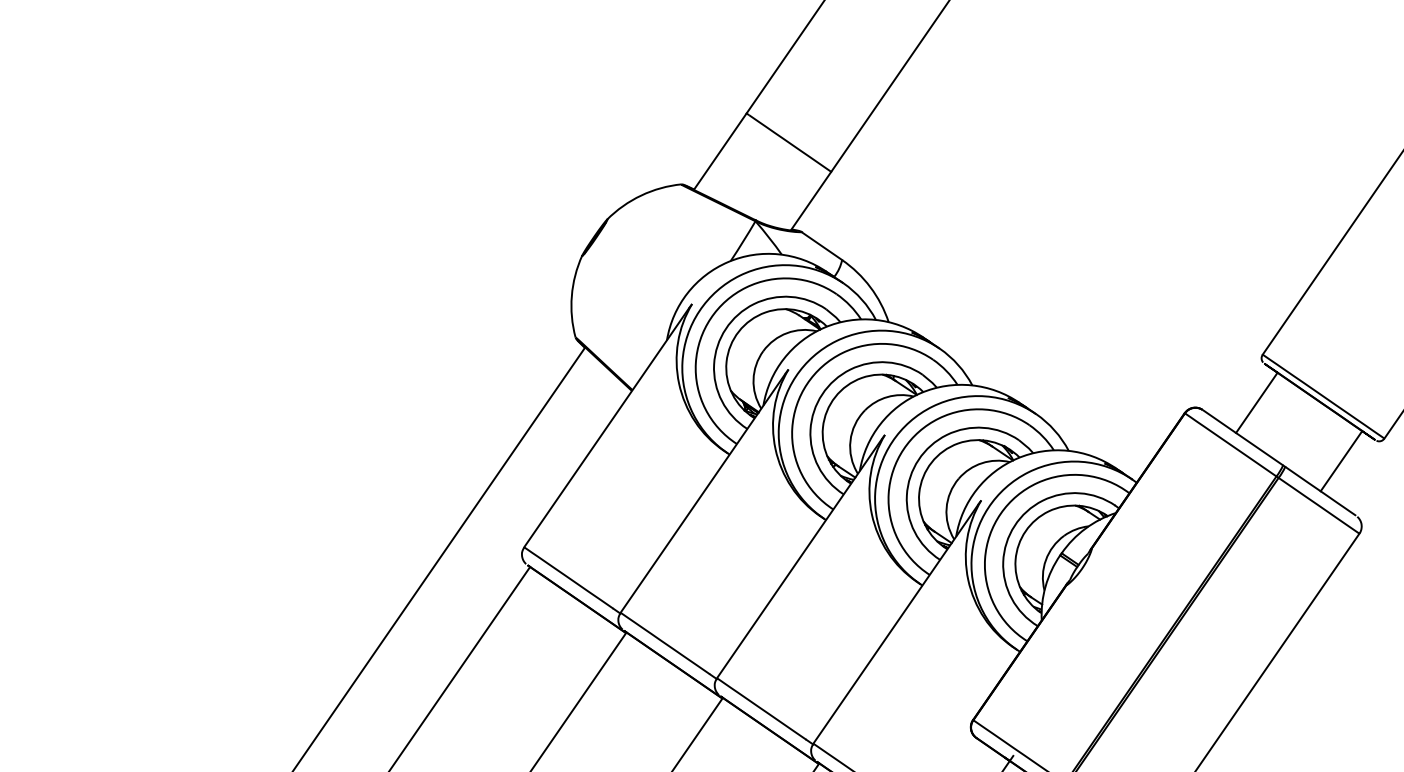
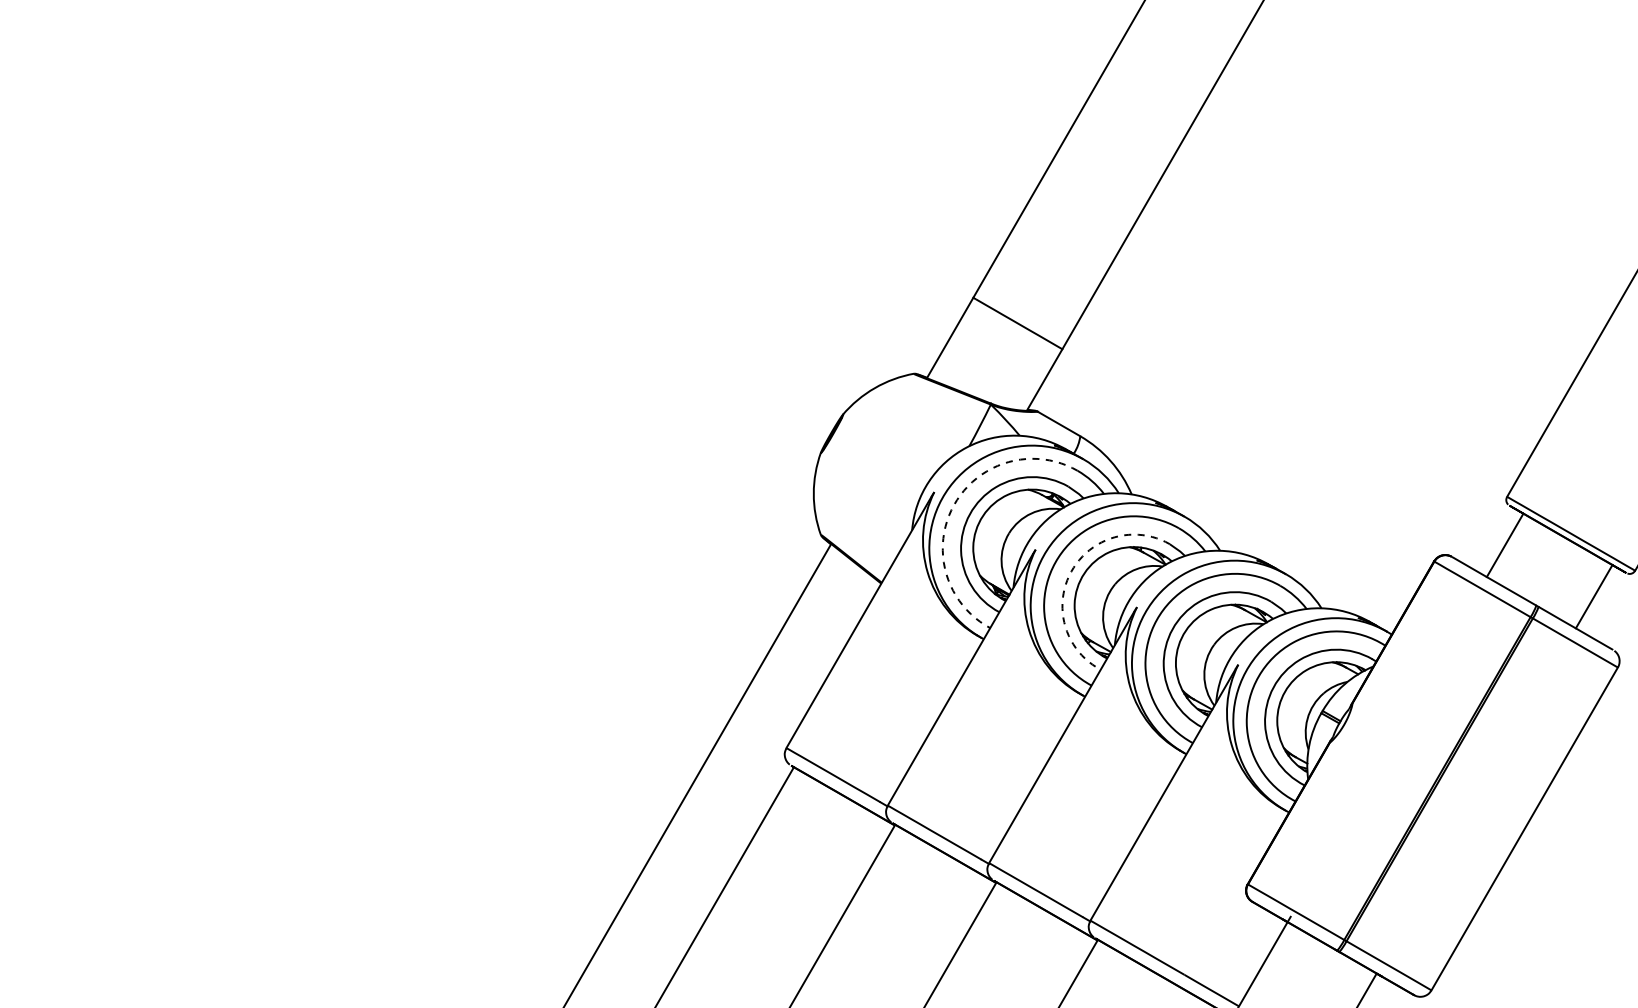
arc: (711, 318) -> (954, 505), solid -> dashed
arc: (822, 394) -> (1071, 571), solid -> dashed

